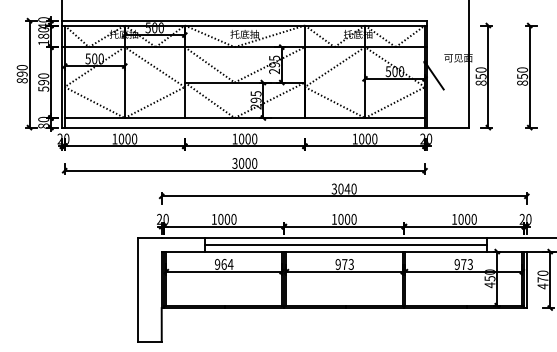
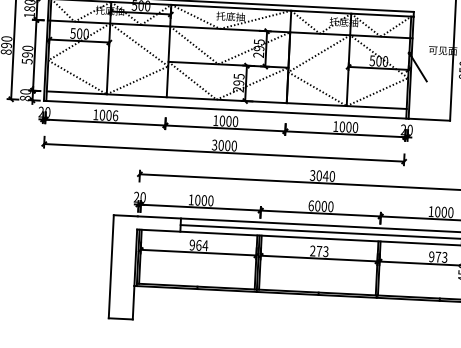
text: (134, 138) -> (115, 115), 1000 -> 1006
text: (334, 218) -> (311, 204), 1000 -> 6000
text: (337, 264) -> (312, 251), 973 -> 273

